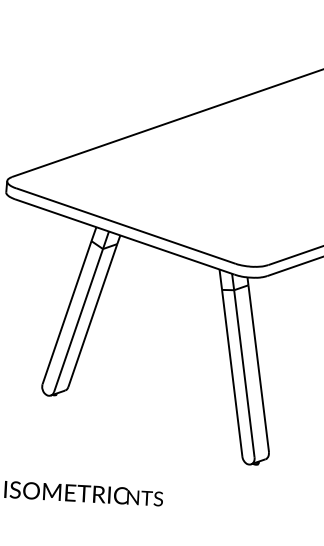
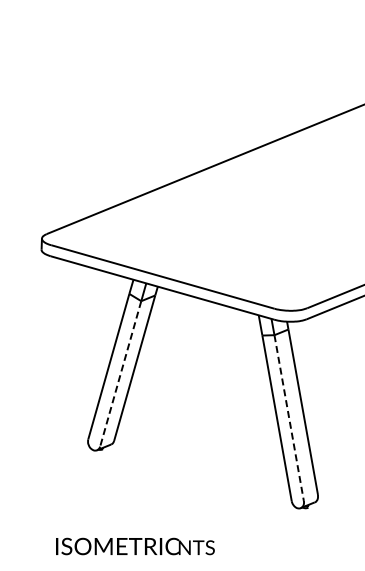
line: (78, 320) -> (120, 373), solid -> dashed
line: (244, 374) -> (289, 418), solid -> dashed

